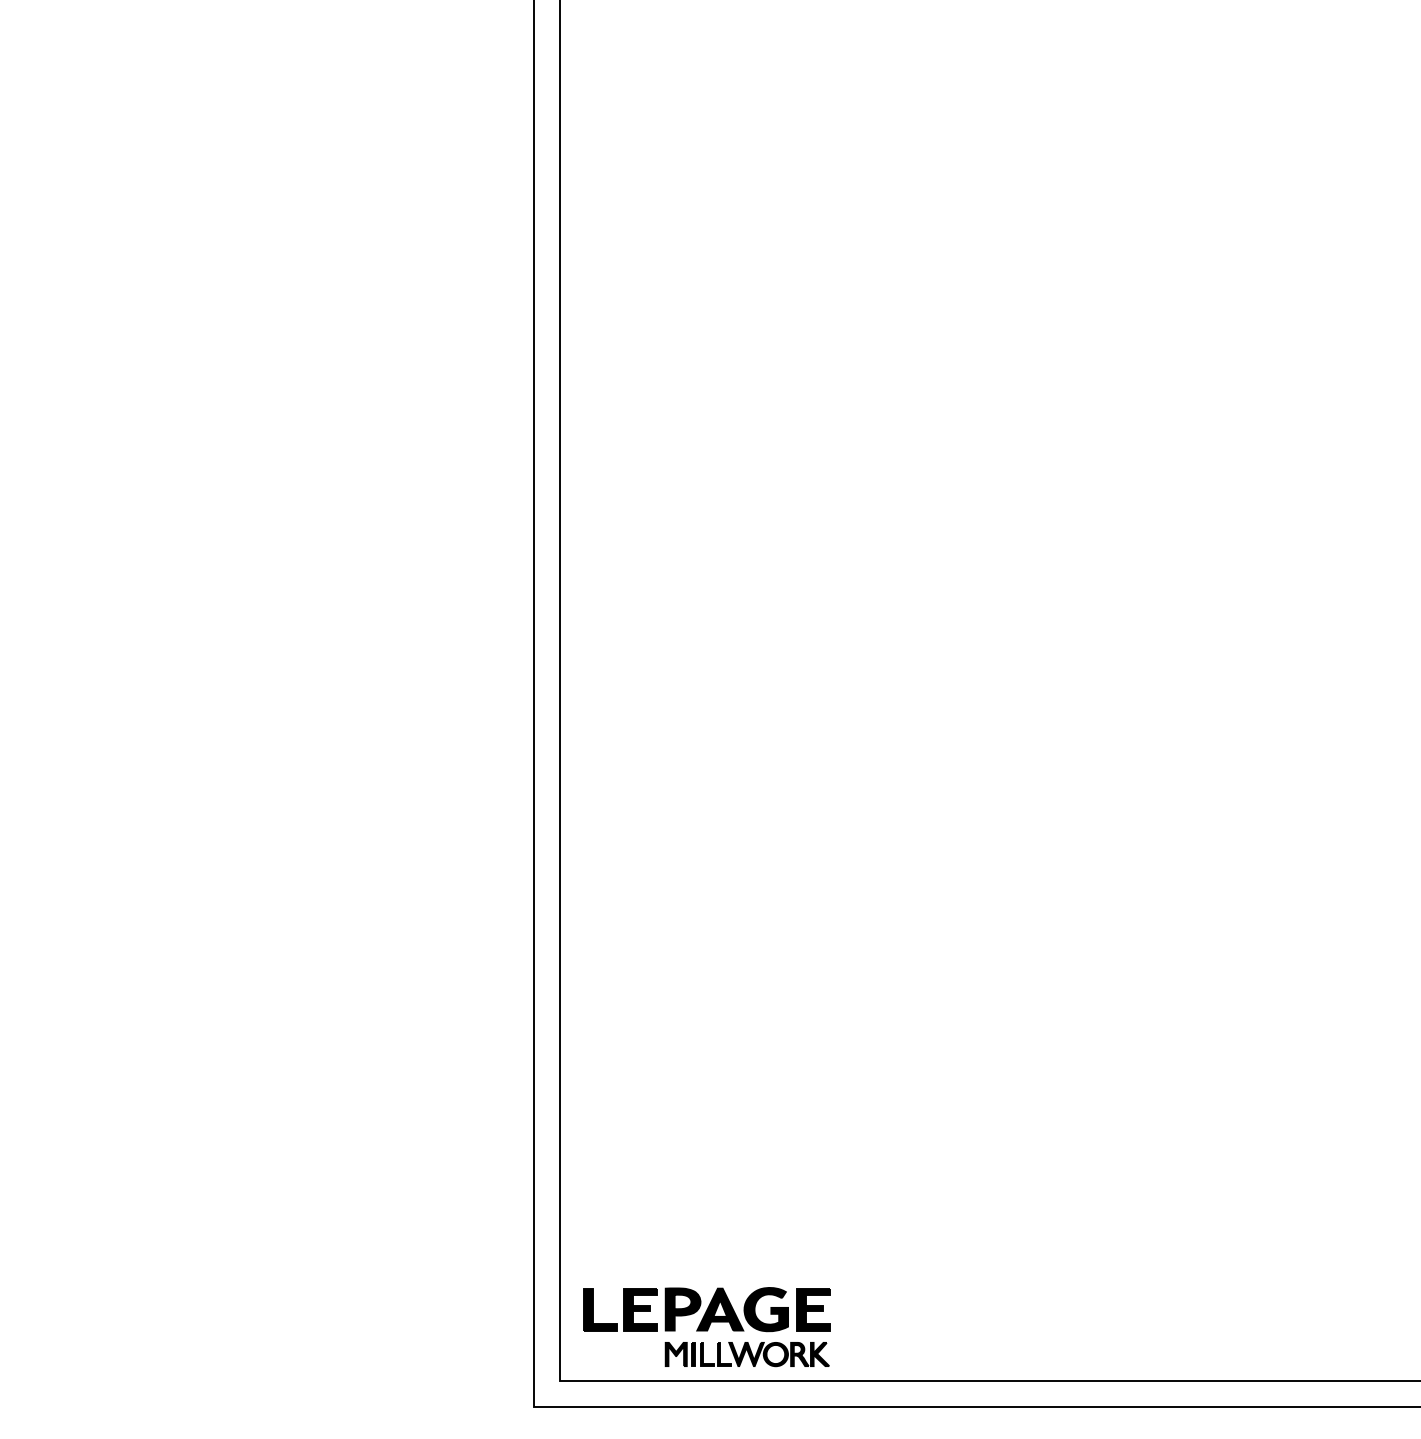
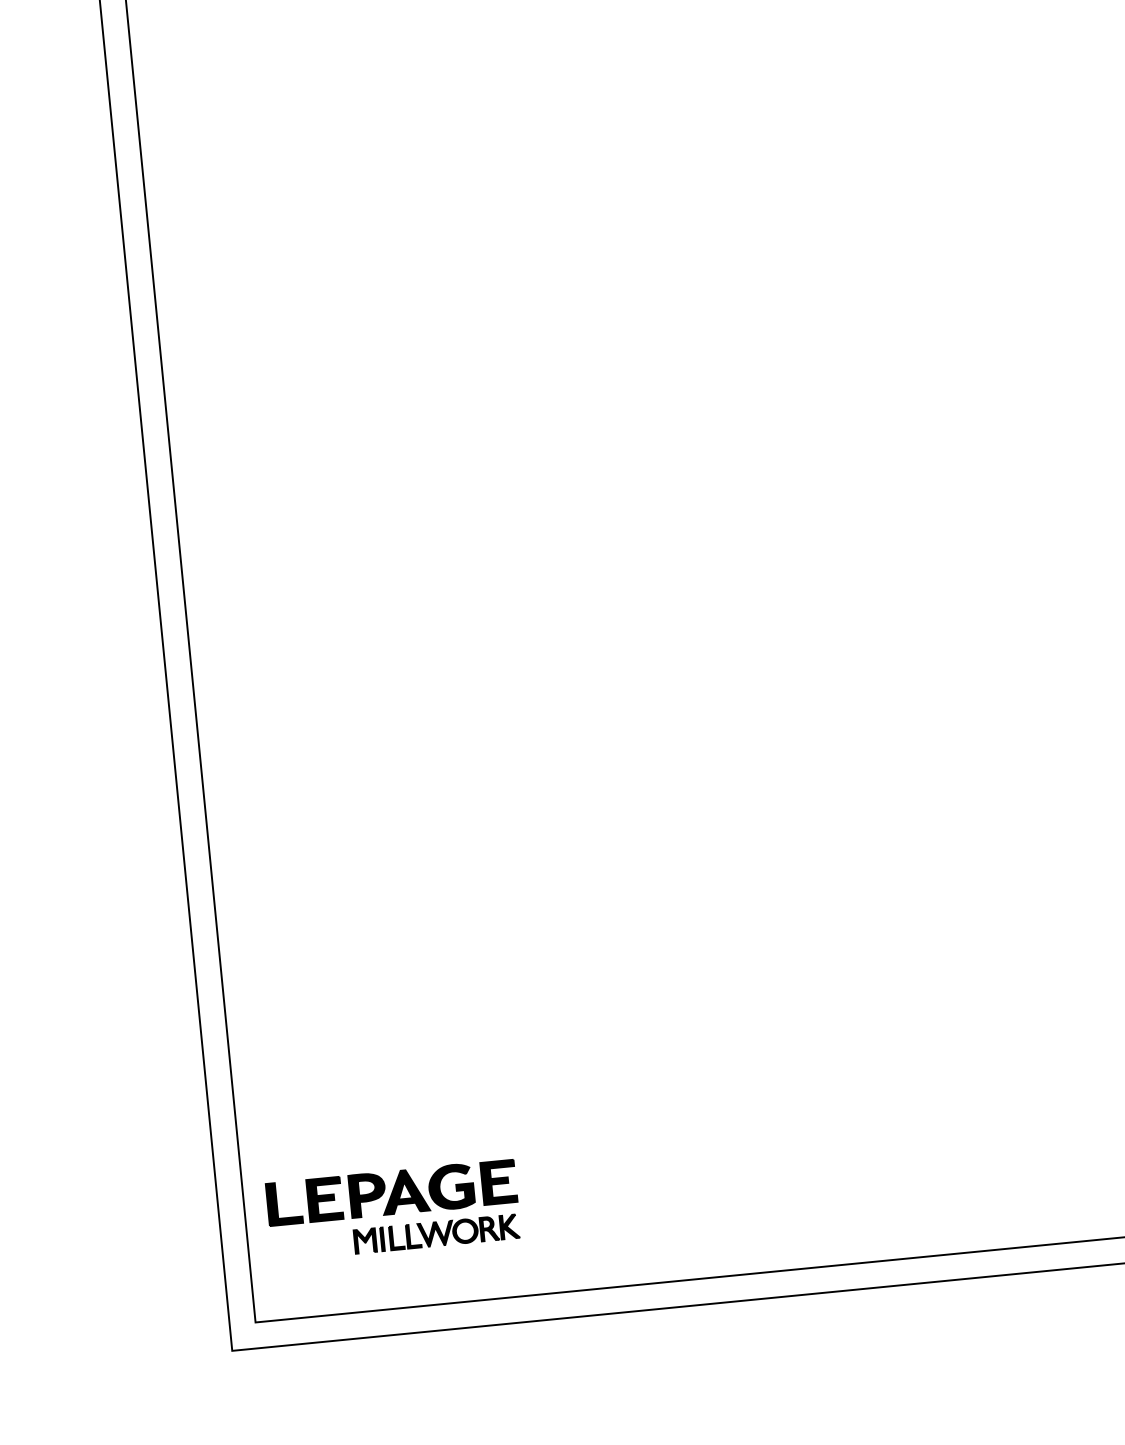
part: (706, 1327) -> (393, 1210), moved

